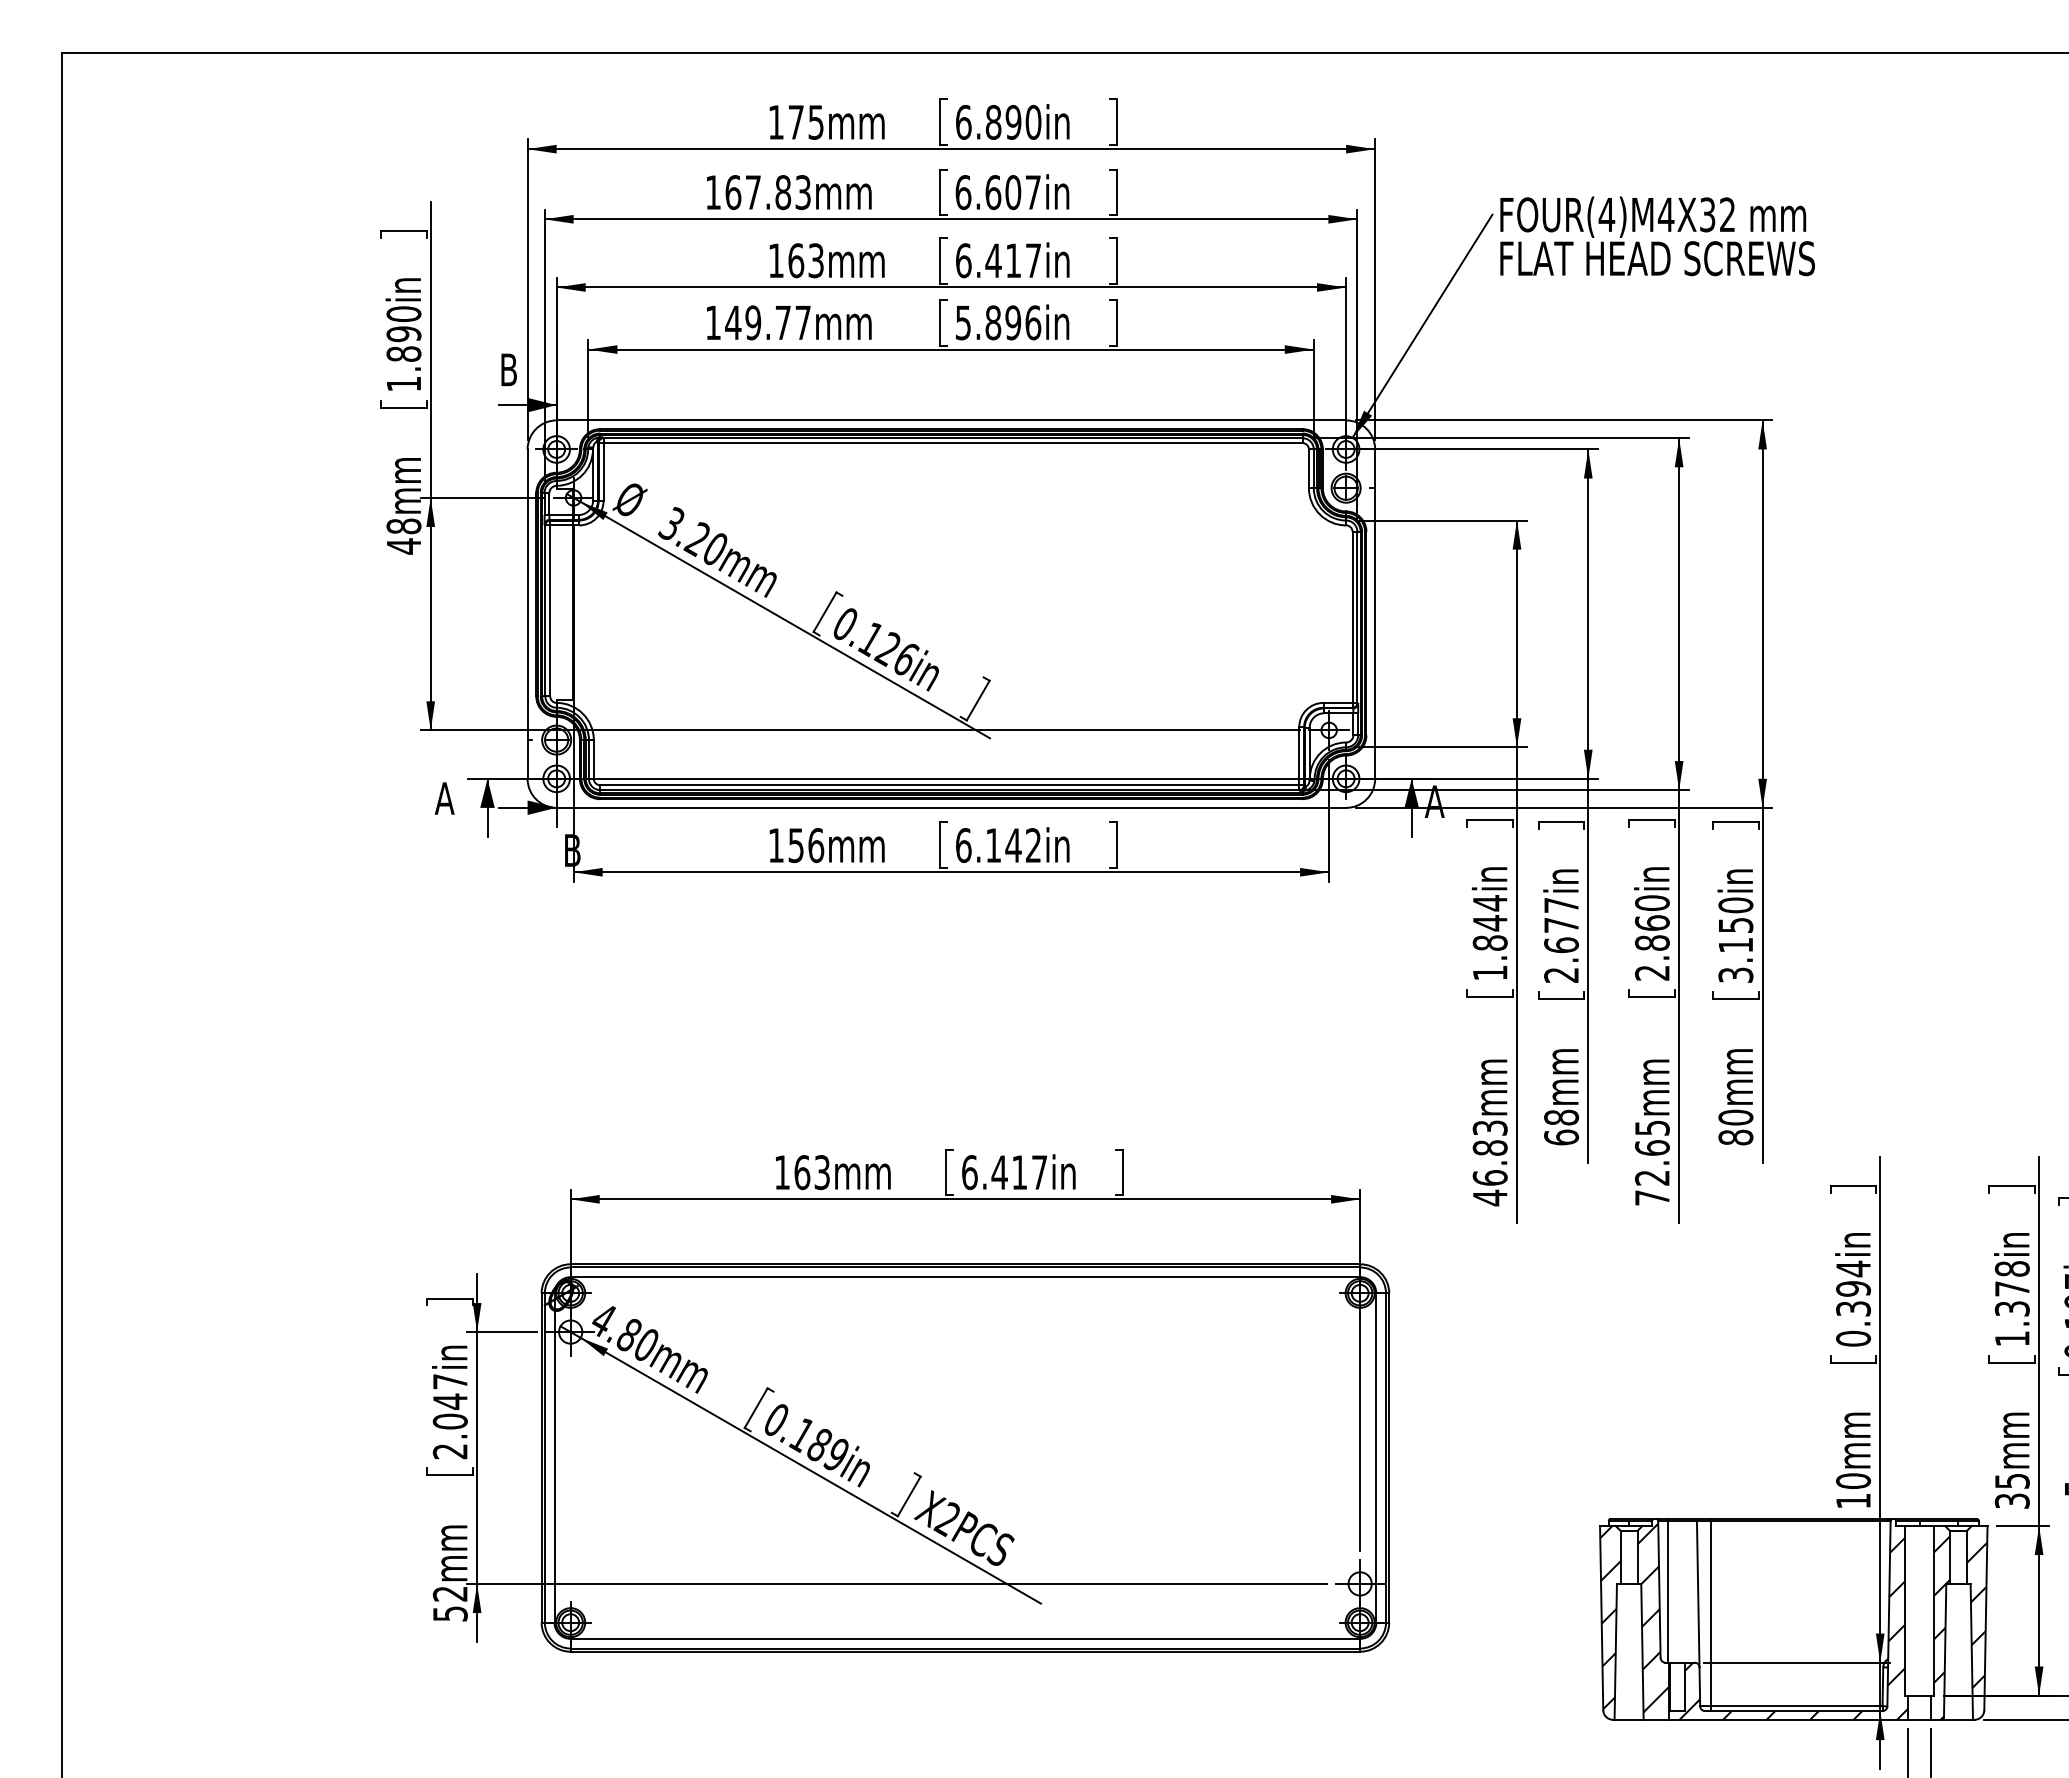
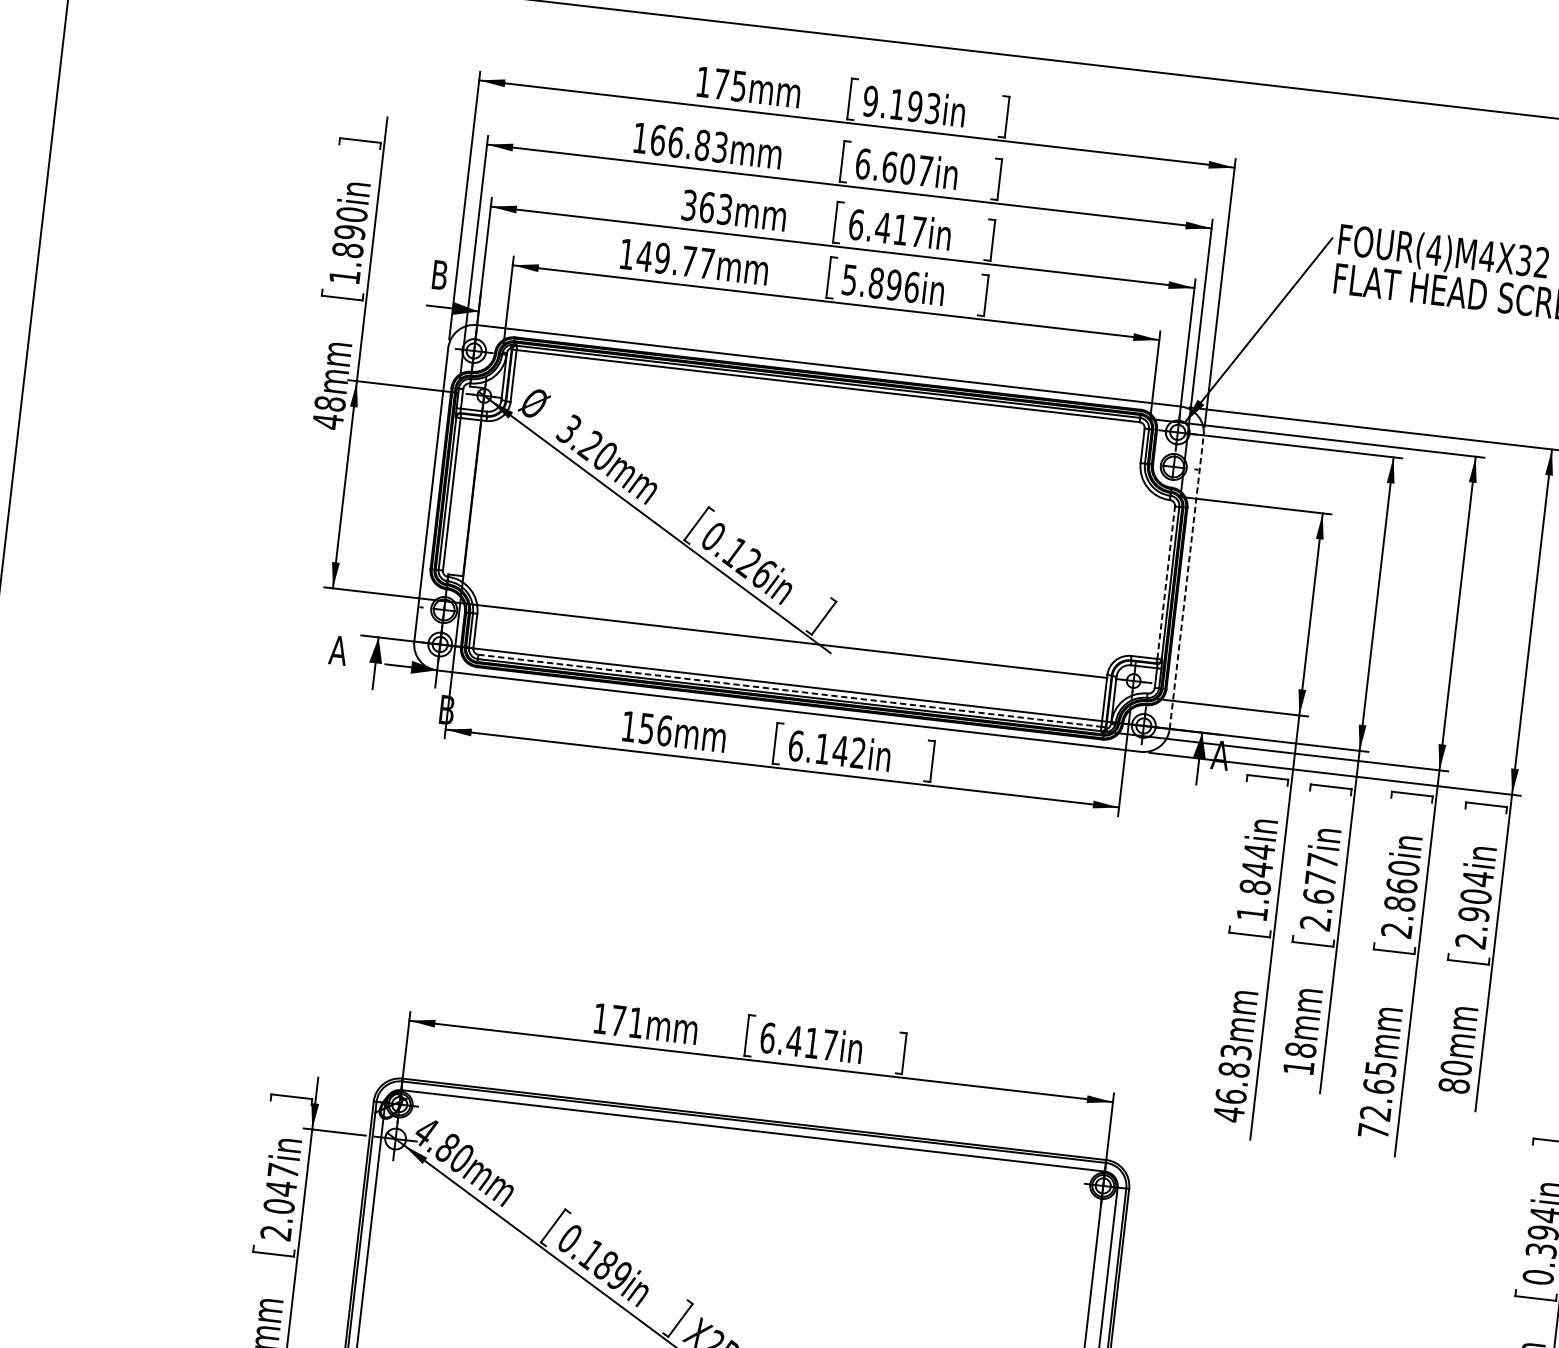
text: (998, 121) -> (901, 104), 6.890in -> 9.193in
text: (753, 192) -> (676, 142), 167.83mm -> 166.83mm
text: (775, 260) -> (688, 205), 163mm -> 363mm
line: (1375, 614) -> (1186, 582), solid -> dashed
line: (1352, 617) -> (1166, 582), solid -> dashed
line: (949, 785) -> (789, 690), solid -> dashed
text: (1735, 939) -> (1474, 909), 3.150in -> 2.904in
text: (1561, 1137) -> (1298, 1067), 68mm -> 18mm
text: (811, 1172) -> (626, 1021), 163mm -> 171mm

